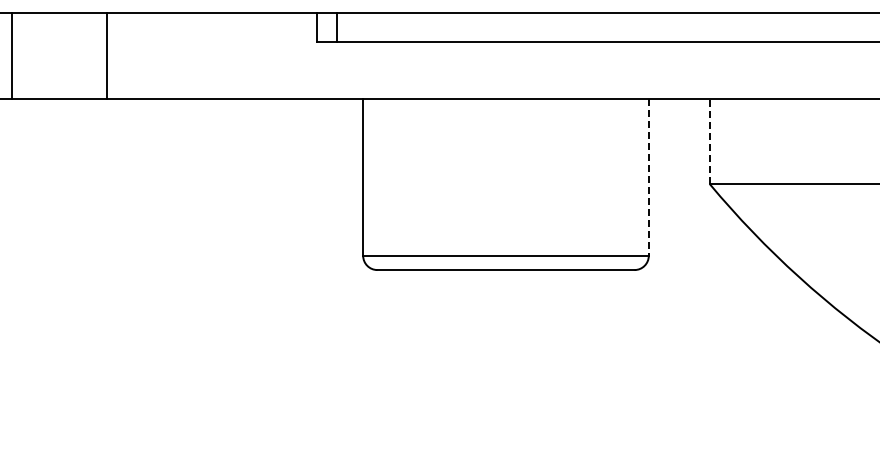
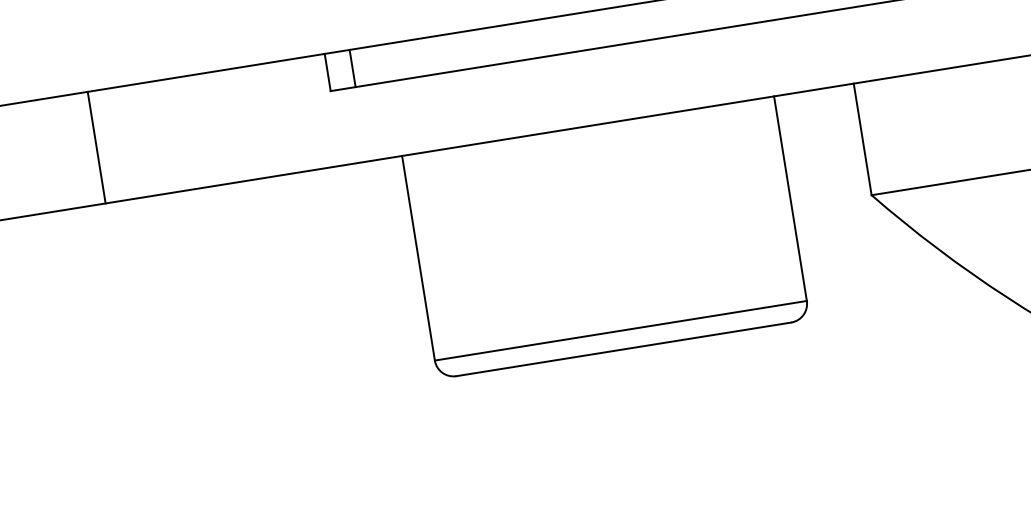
line: (107, 55) -> (96, 147), moved
line: (710, 141) -> (863, 139), dashed -> solid
line: (648, 177) -> (790, 199), dashed -> solid

